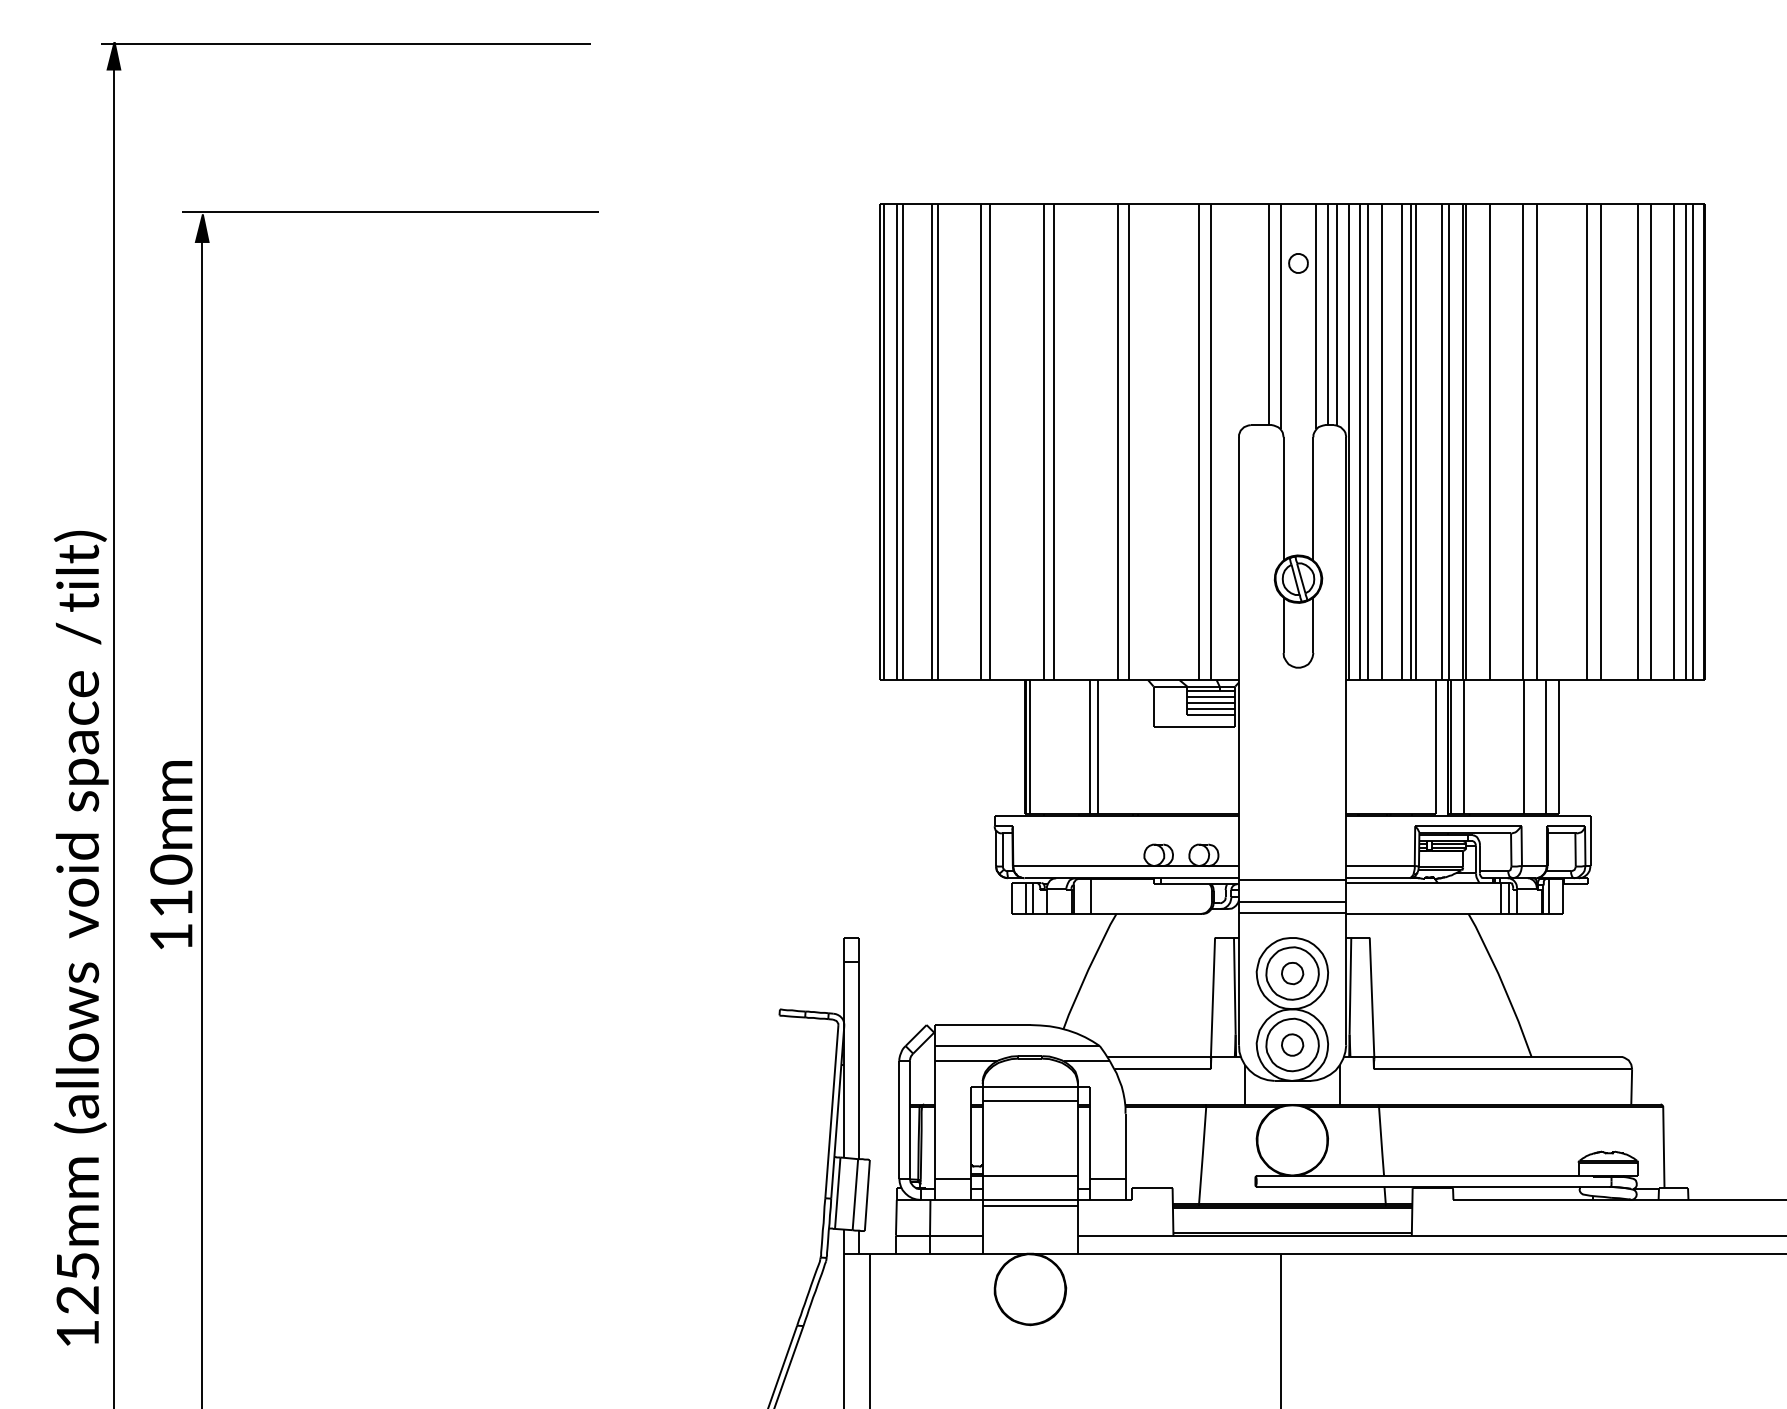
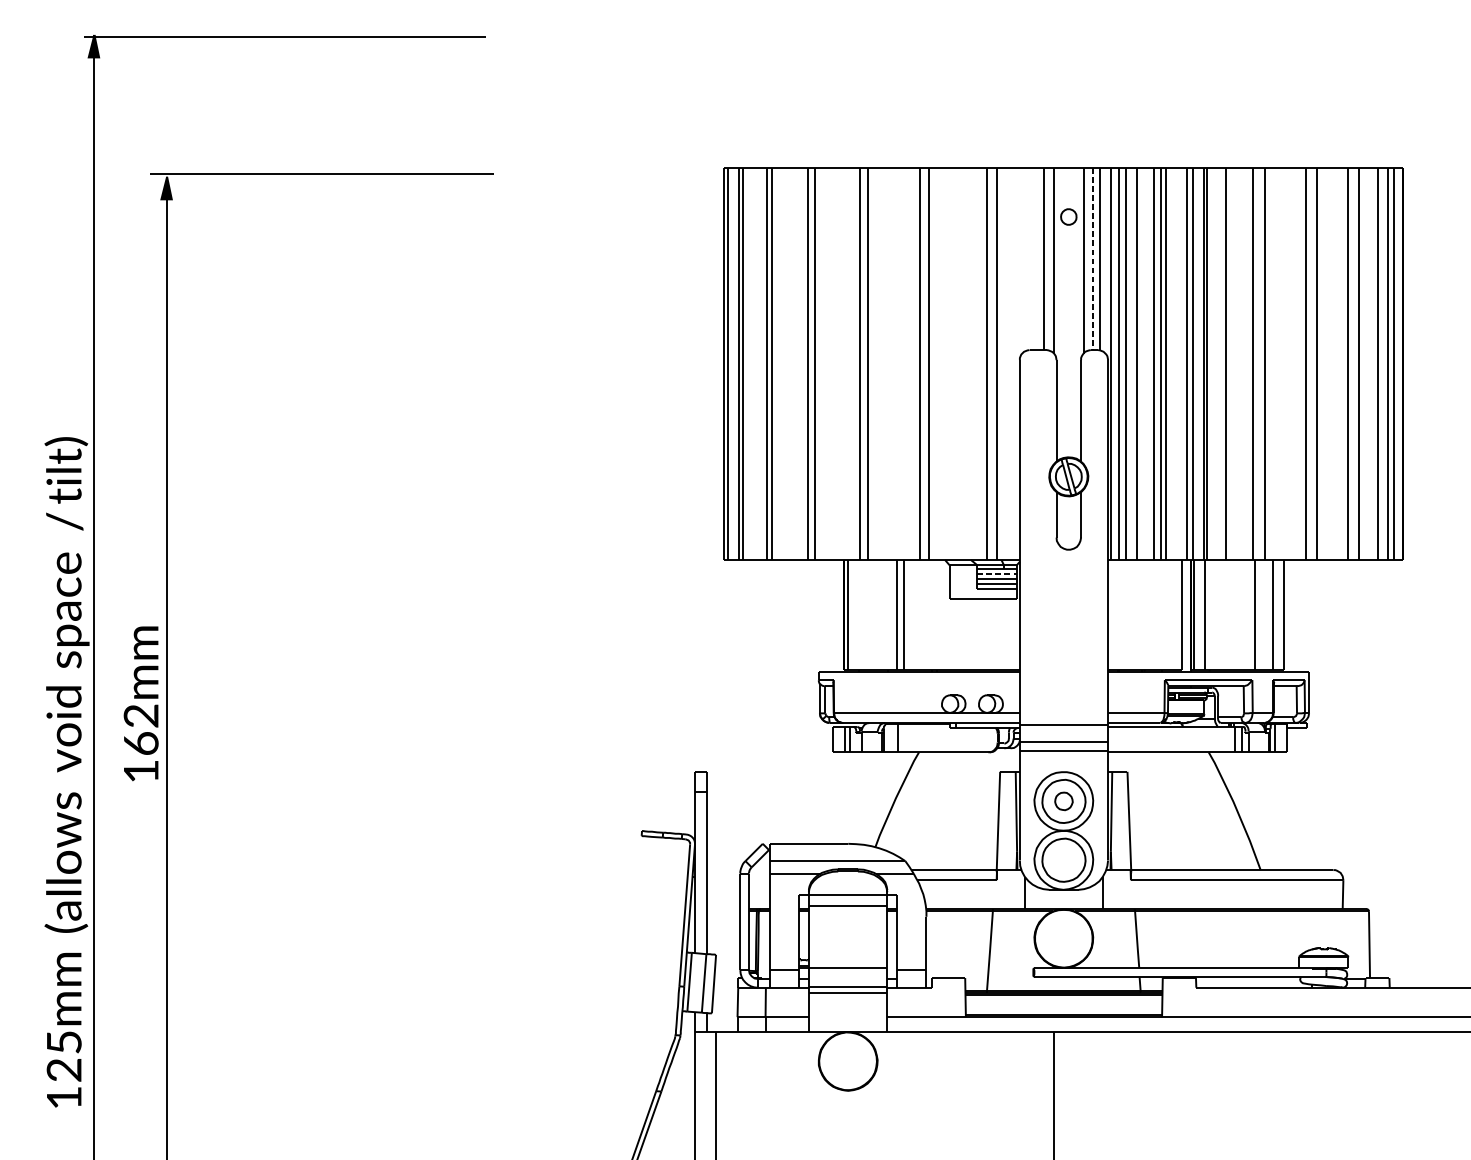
line: (1328, 314) -> (1093, 259), solid -> dashed
line: (1211, 697) -> (997, 574), solid -> dashed
text: (171, 885) -> (141, 728), 110mm -> 162mm
part: (1292, 1044) -> (1063, 859), removed

